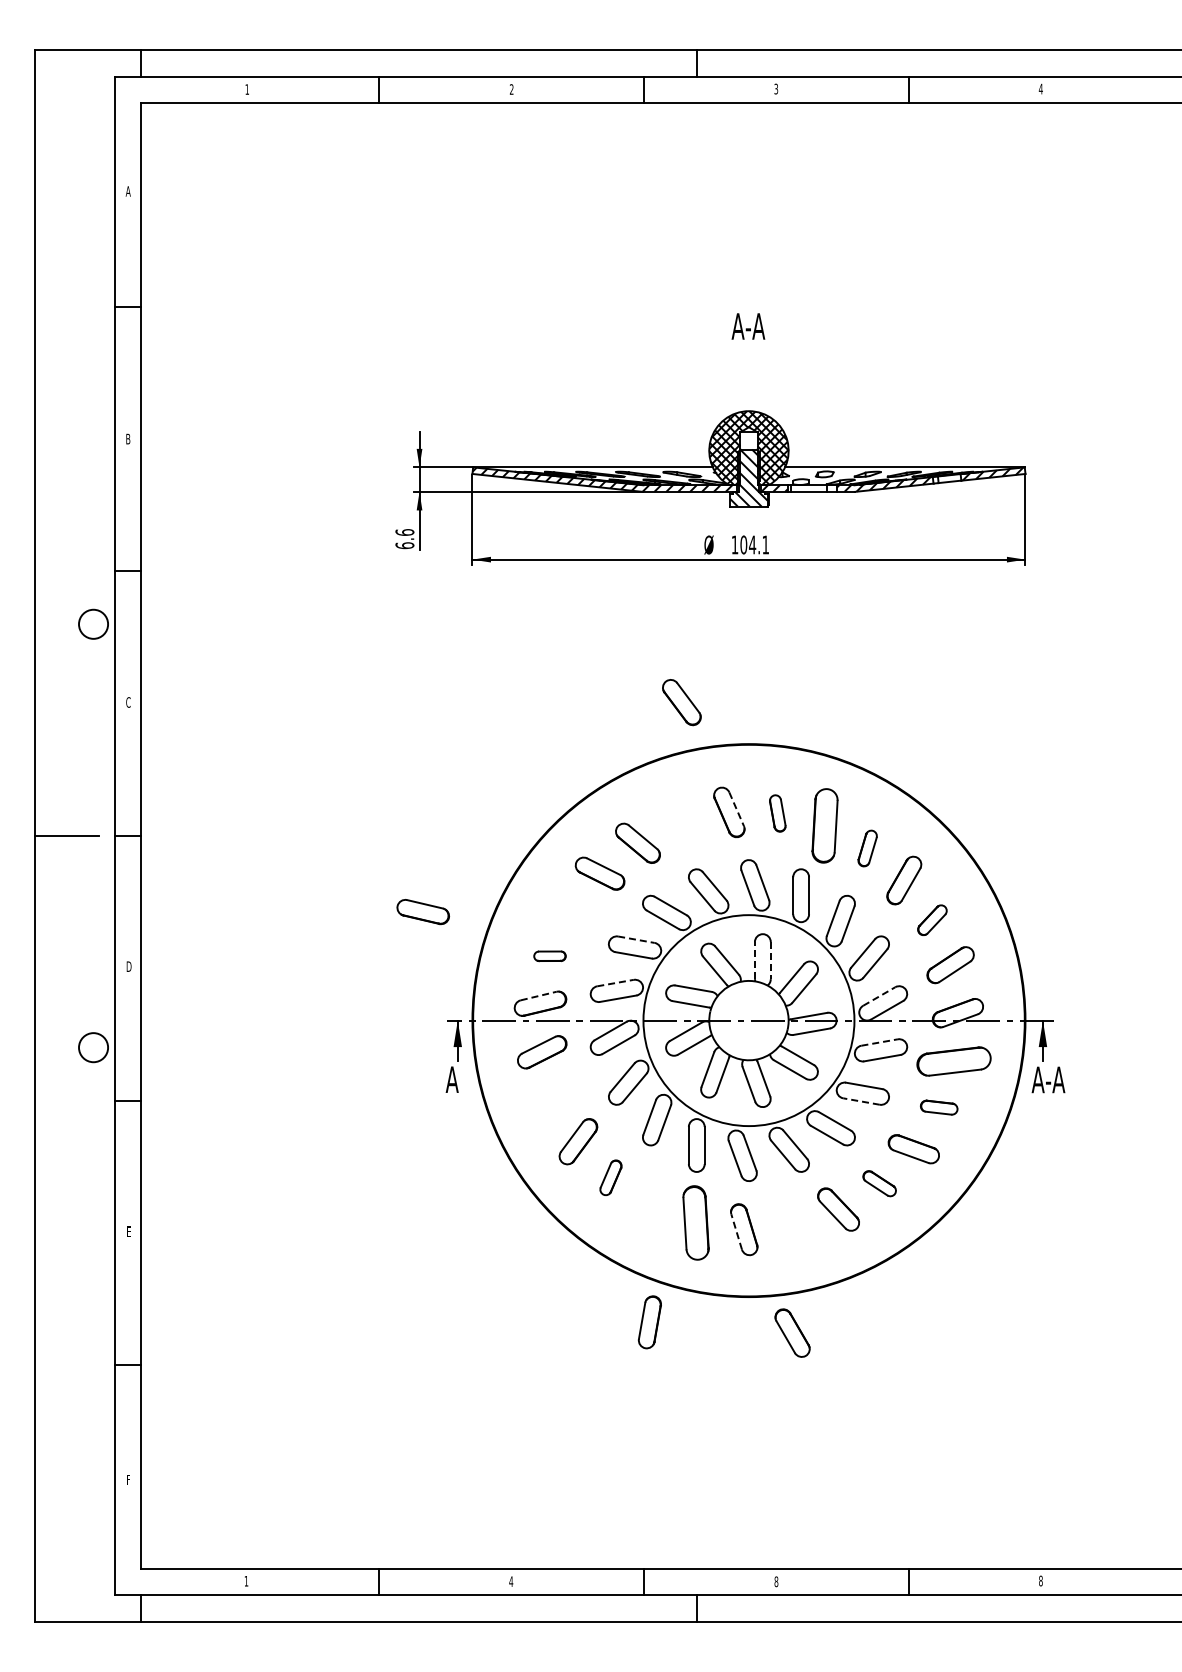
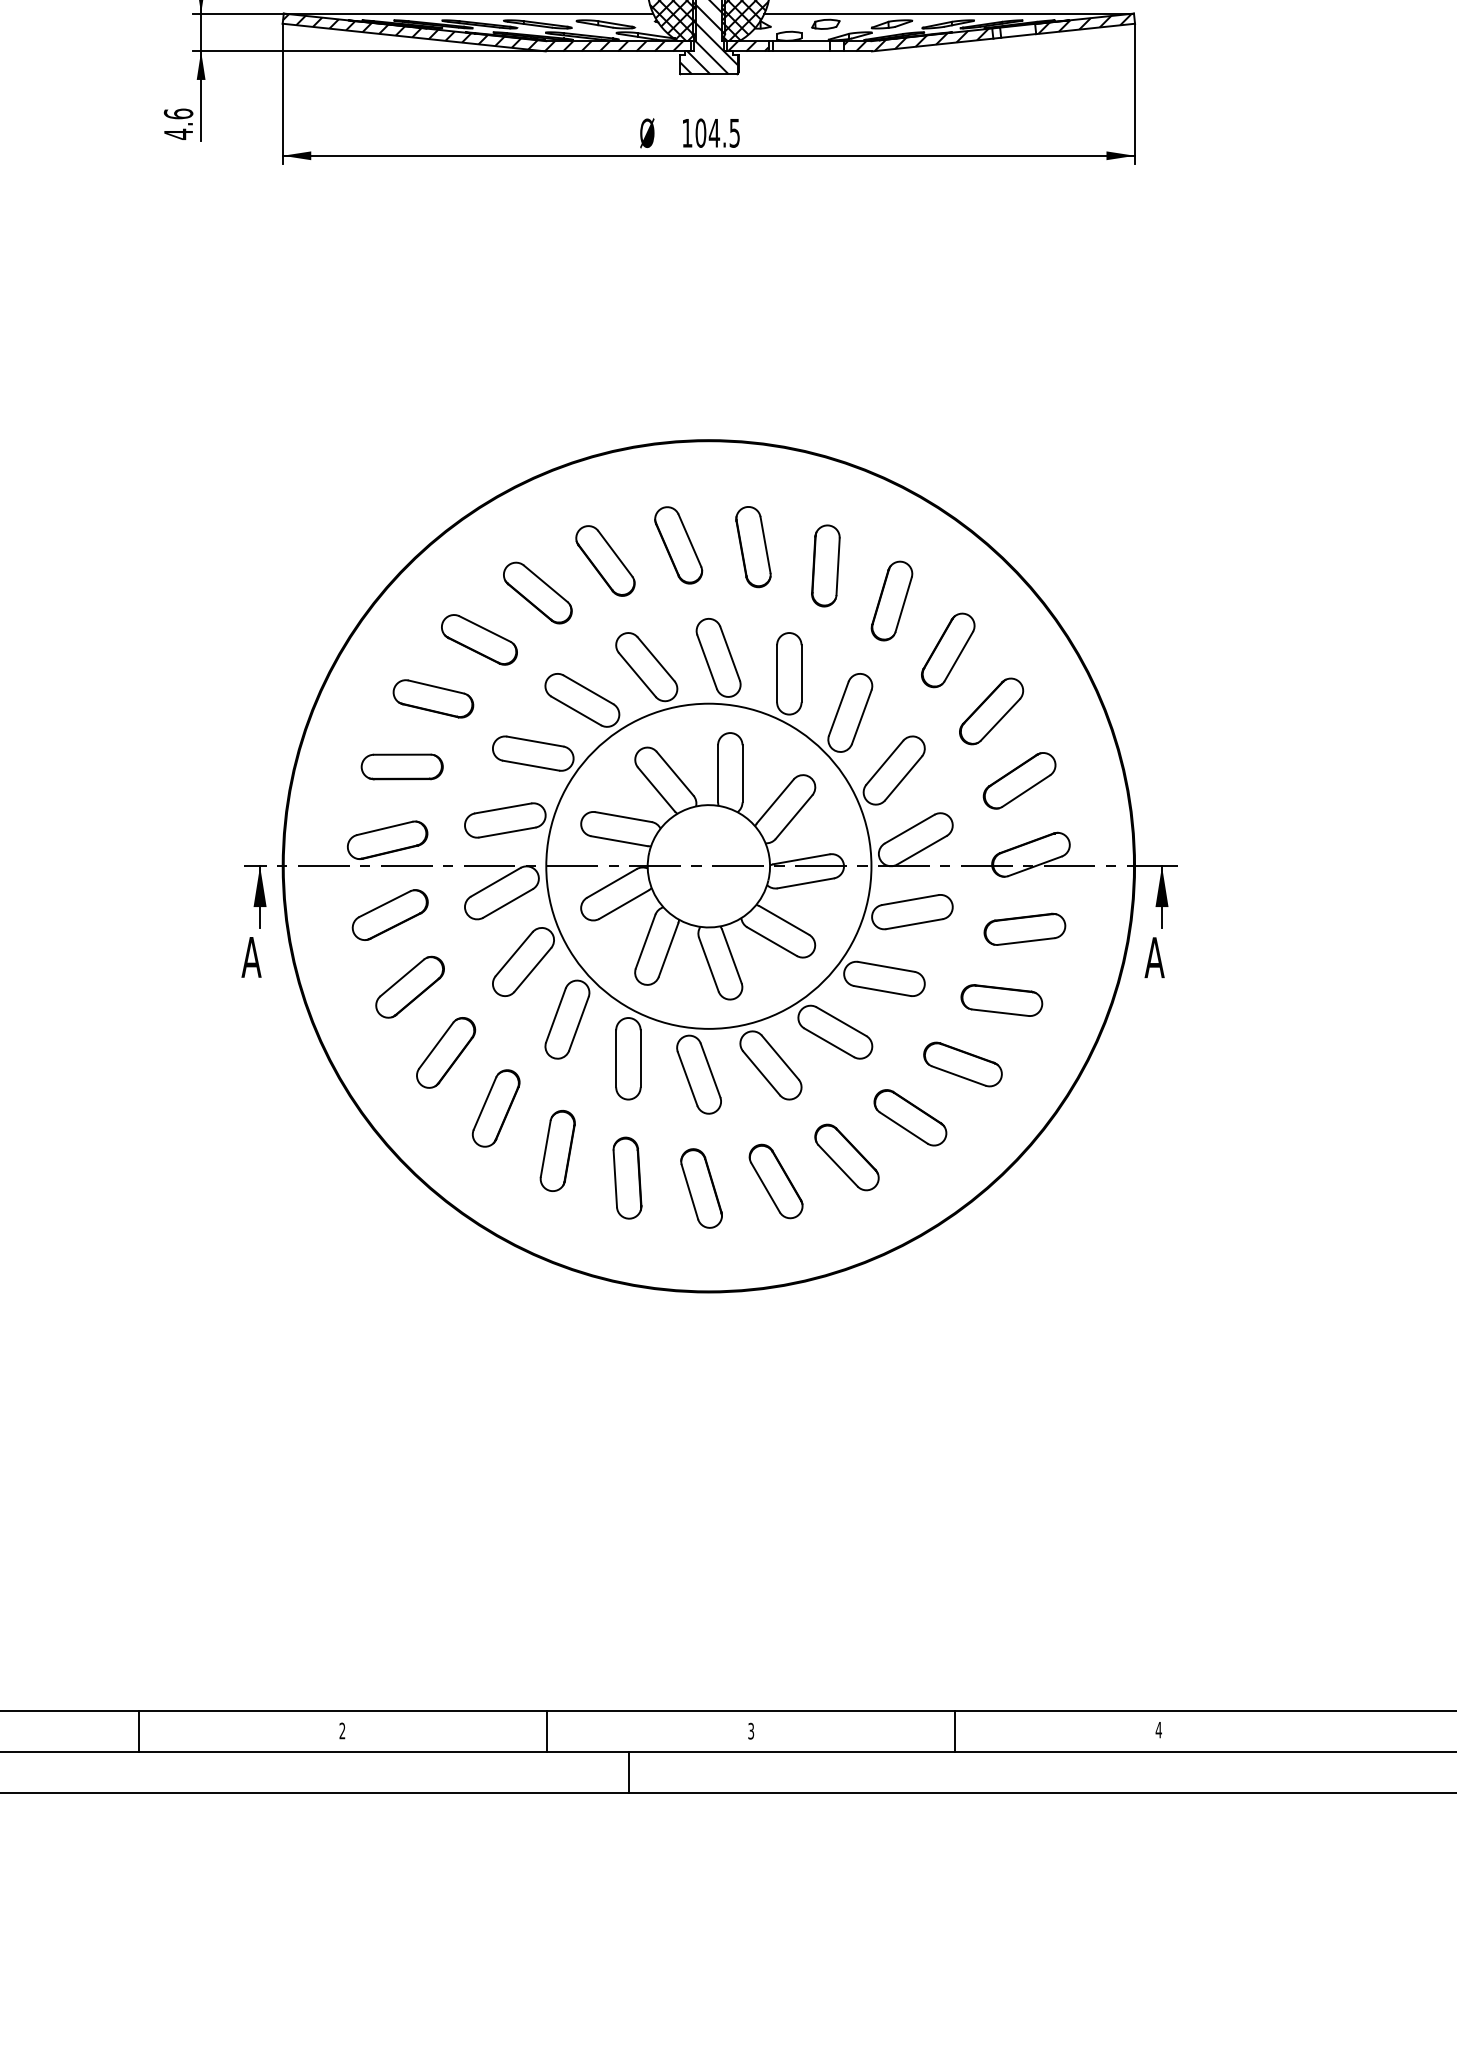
text: (765, 544) -> (734, 132), 104.1 -> 104.5
text: (404, 545) -> (177, 133), 6.6 -> 4.6
part: (681, 702) -> (604, 560), moved
line: (736, 809) -> (689, 540), dashed -> solid
part: (777, 813) -> (752, 547), size x1.43
part: (824, 825) -> (825, 565), size x0.71
part: (867, 848) -> (891, 601), size x1.43
part: (422, 912) -> (432, 699), moved
part: (932, 920) -> (991, 711), size x1.43
line: (636, 939) -> (535, 741), dashed -> solid
part: (549, 956) -> (401, 767), size x1.67
line: (754, 960) -> (717, 773), dashed -> solid
line: (770, 960) -> (742, 773), dashed -> solid
line: (615, 983) -> (503, 809), dashed -> solid
line: (539, 995) -> (386, 827), dashed -> solid
line: (879, 996) -> (910, 829), dashed -> solid
line: (879, 1042) -> (910, 900), dashed -> solid
part: (953, 1061) -> (1024, 929), size x0.71
text: (1055, 1079) -> (1181, 957), A-A -> A
part: (554, 1098) -> (409, 986), added
line: (861, 1101) -> (882, 990), dashed -> solid
part: (939, 1107) -> (1002, 1000), size x1.43
part: (610, 1177) -> (495, 1108), size x1.43
part: (879, 1183) -> (910, 1117), size x1.43
part: (696, 1222) -> (628, 1177), size x0.71
line: (736, 1231) -> (689, 1191), dashed -> solid
part: (649, 1322) -> (557, 1151), moved
part: (792, 1332) -> (775, 1180), moved
text: (1040, 1580) -> (1158, 1729), 8 -> 4
text: (511, 1581) -> (342, 1730), 4 -> 2
text: (776, 1581) -> (751, 1730), 8 -> 3

